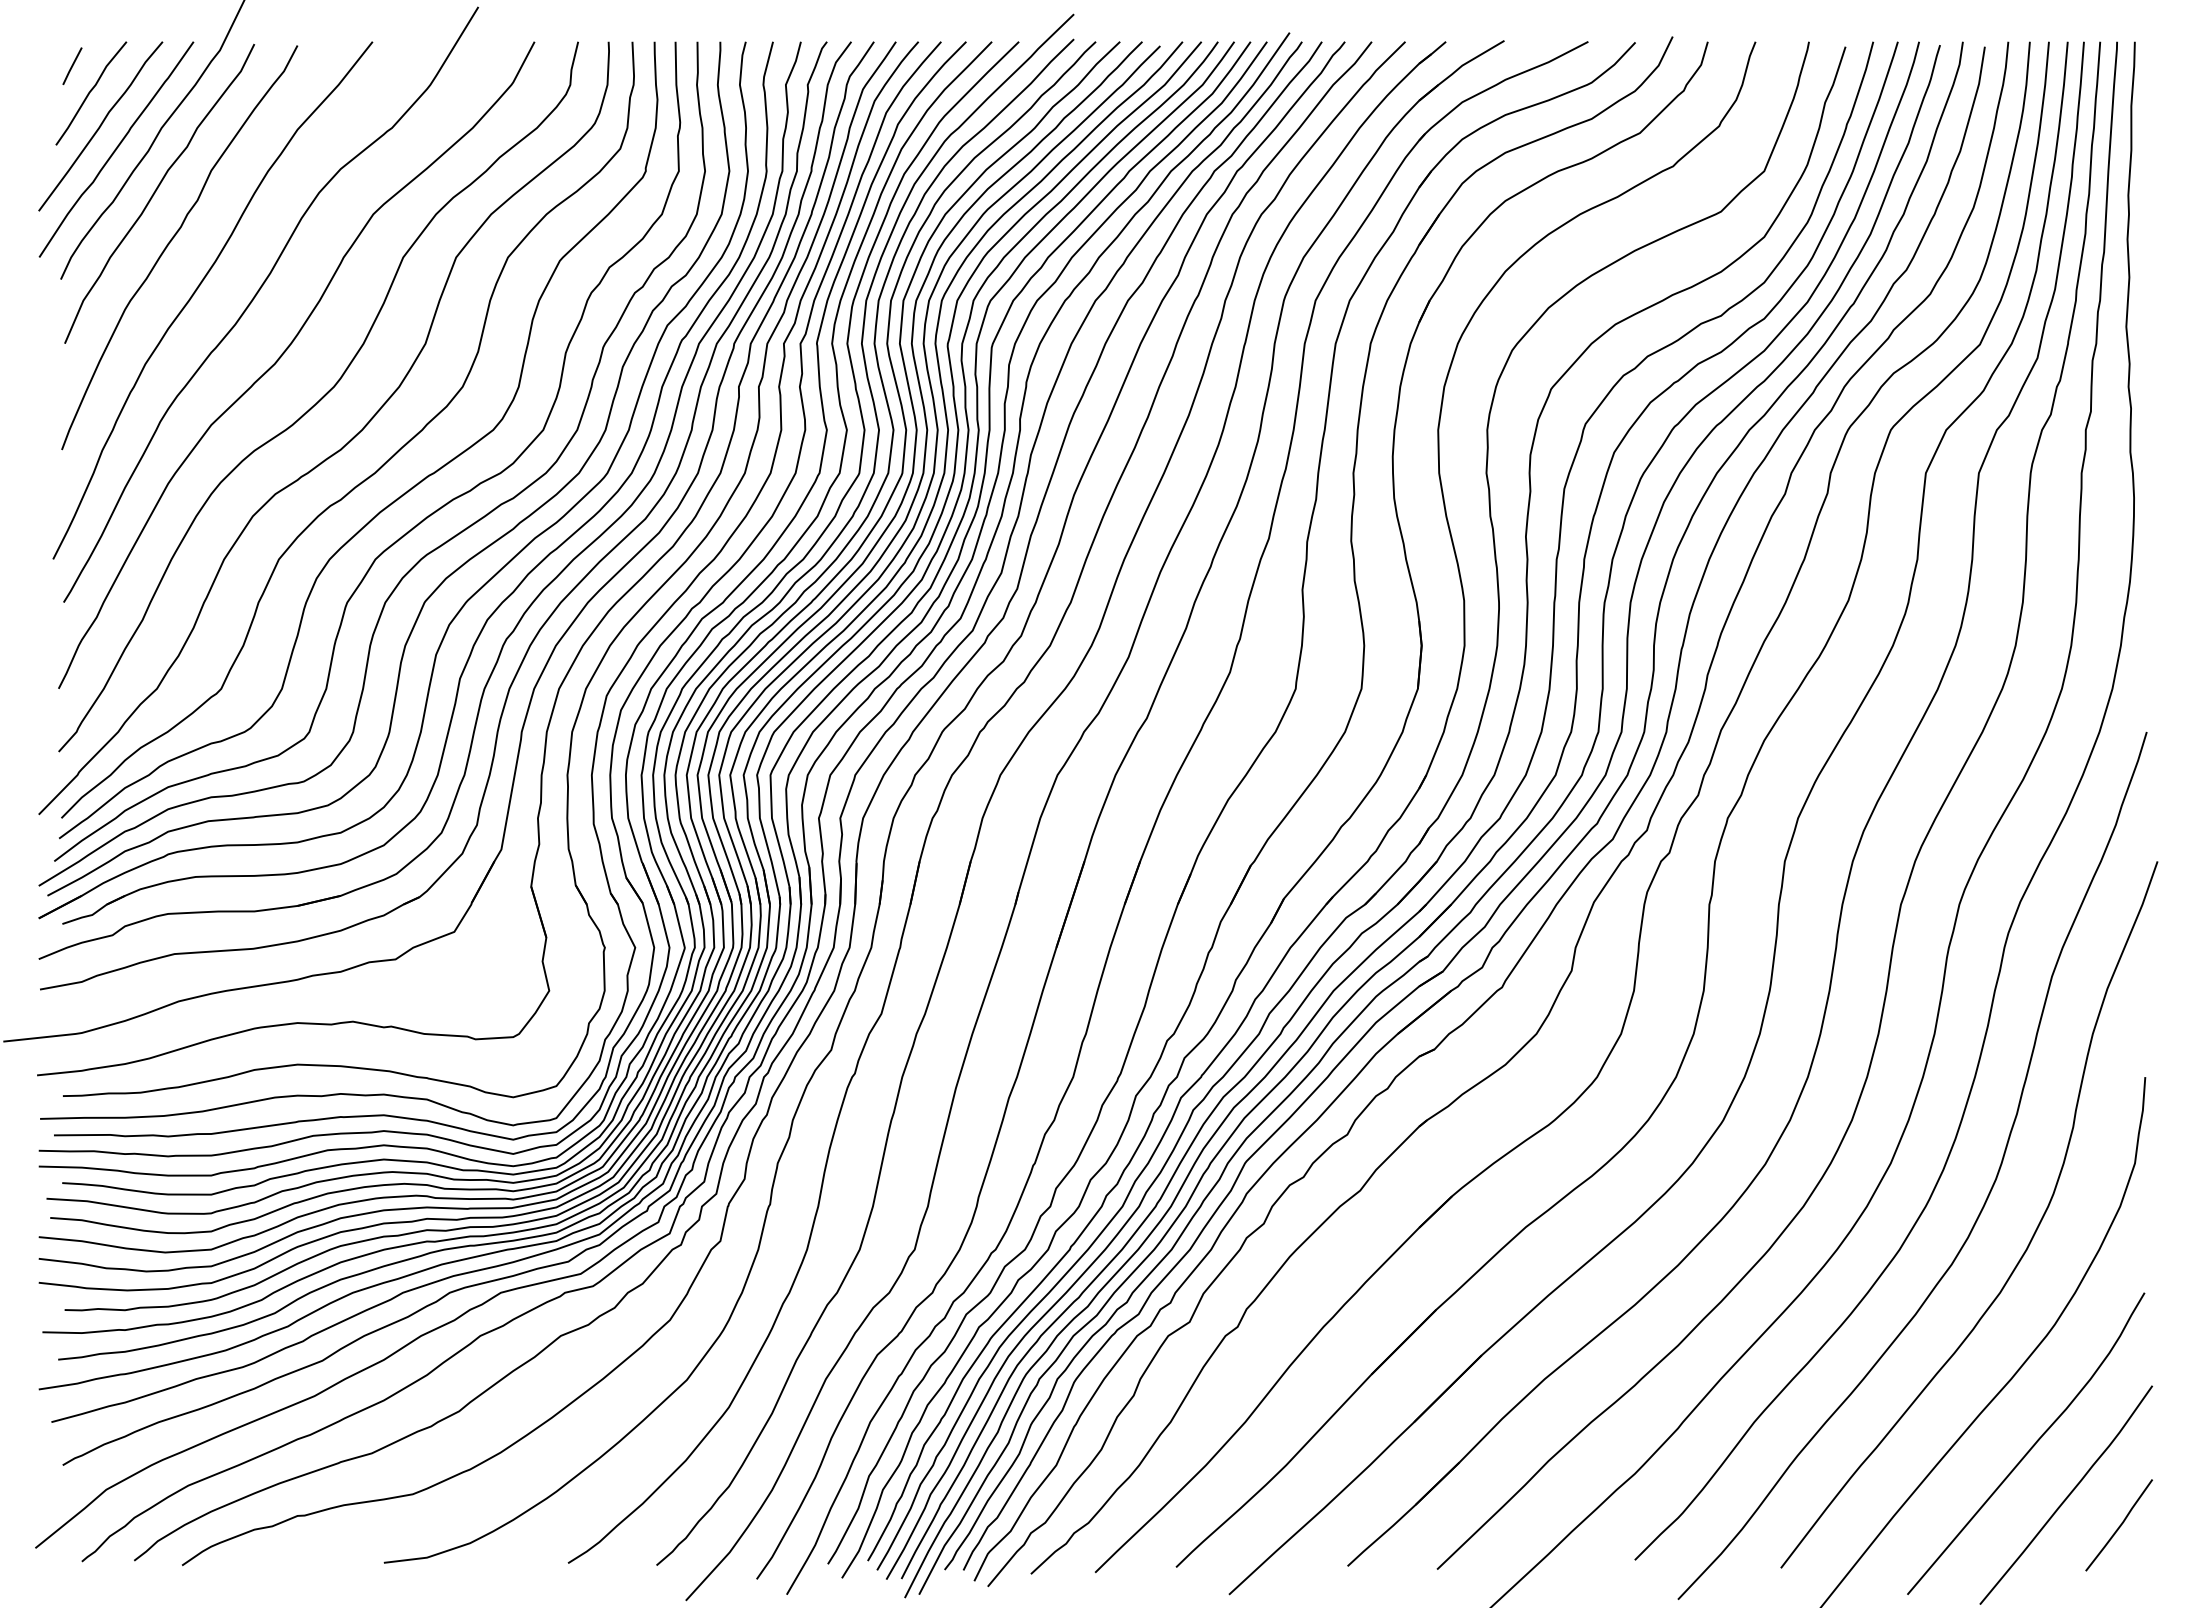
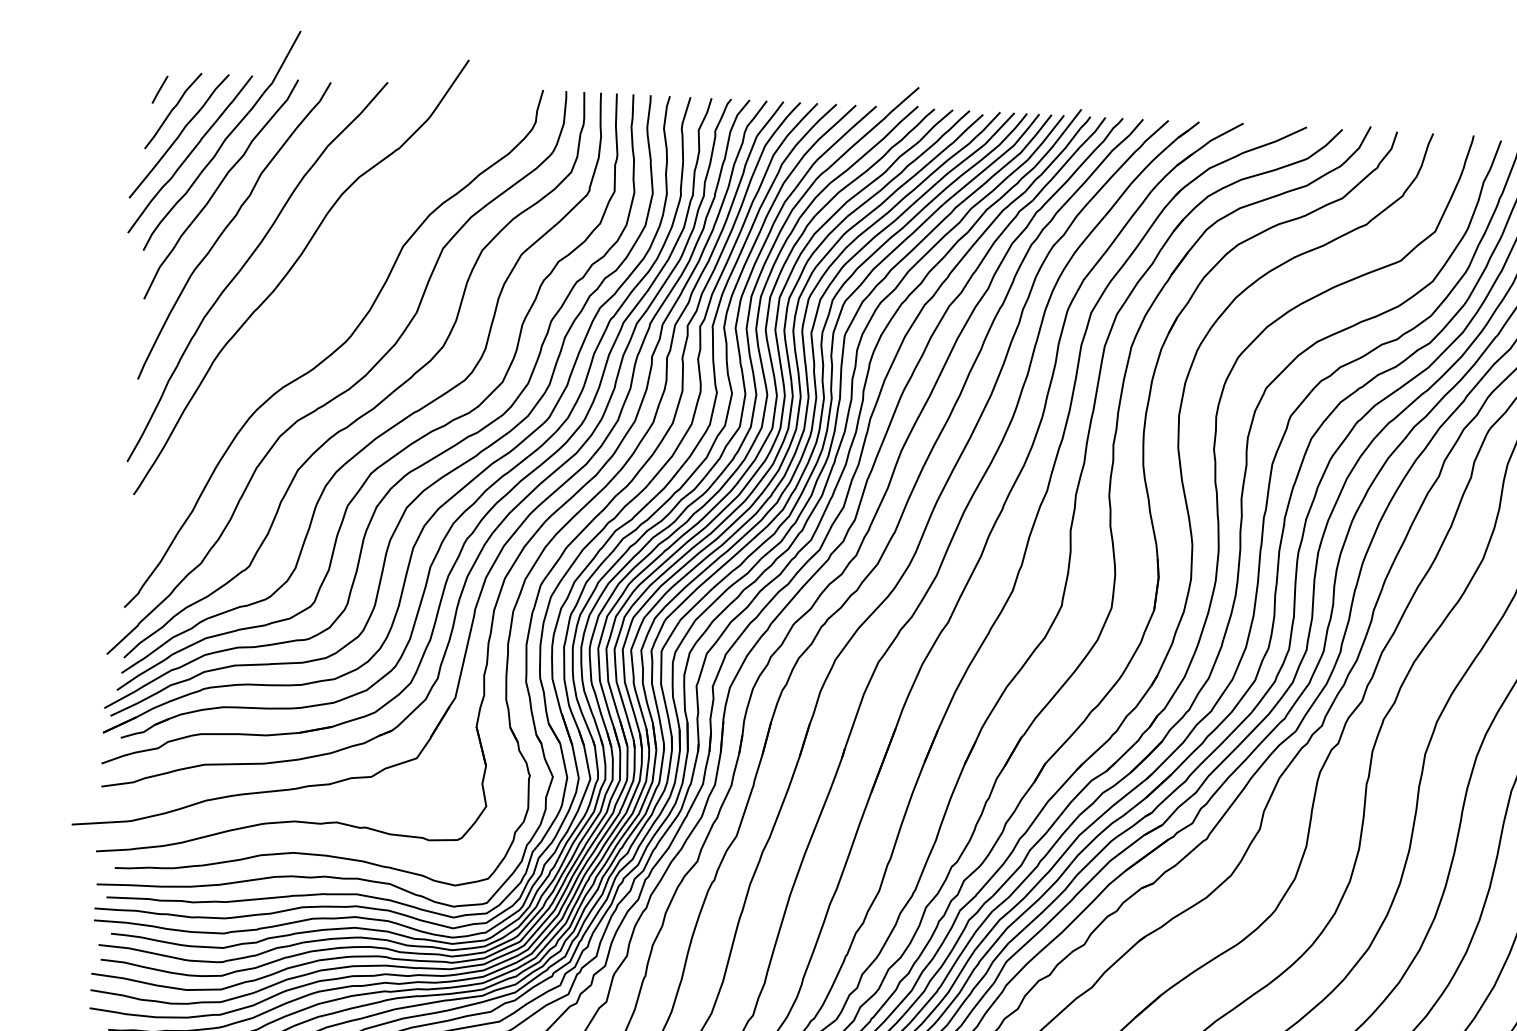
curve: (282, 356) -> (308, 316), removed

